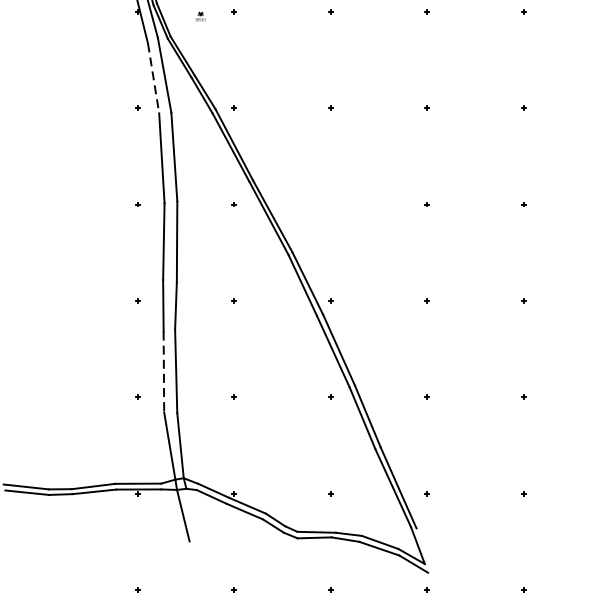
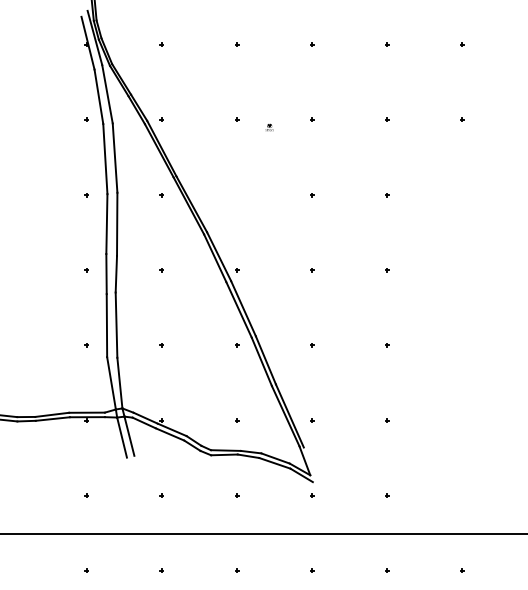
part: (200, 16) -> (269, 127), moved
line: (153, 78) -> (98, 96), dashed -> solid
line: (163, 371) -> (106, 325), dashed -> solid
line: (192, 512) -> (129, 435), added

